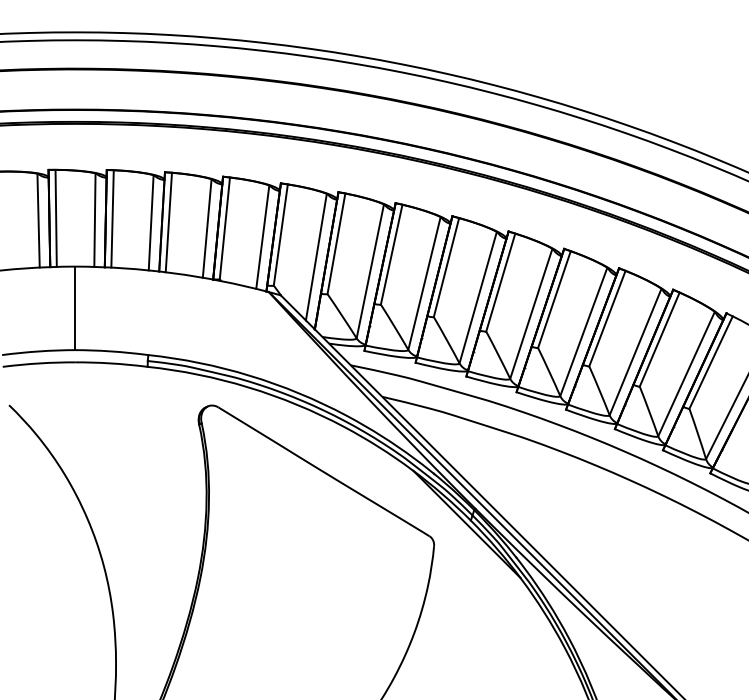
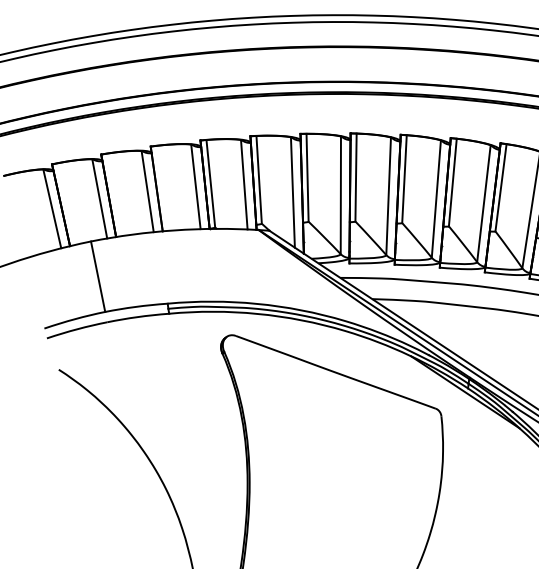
line: (55, 217) -> (66, 203), removed
line: (112, 218) -> (114, 194), removed
line: (168, 222) -> (162, 188), removed

